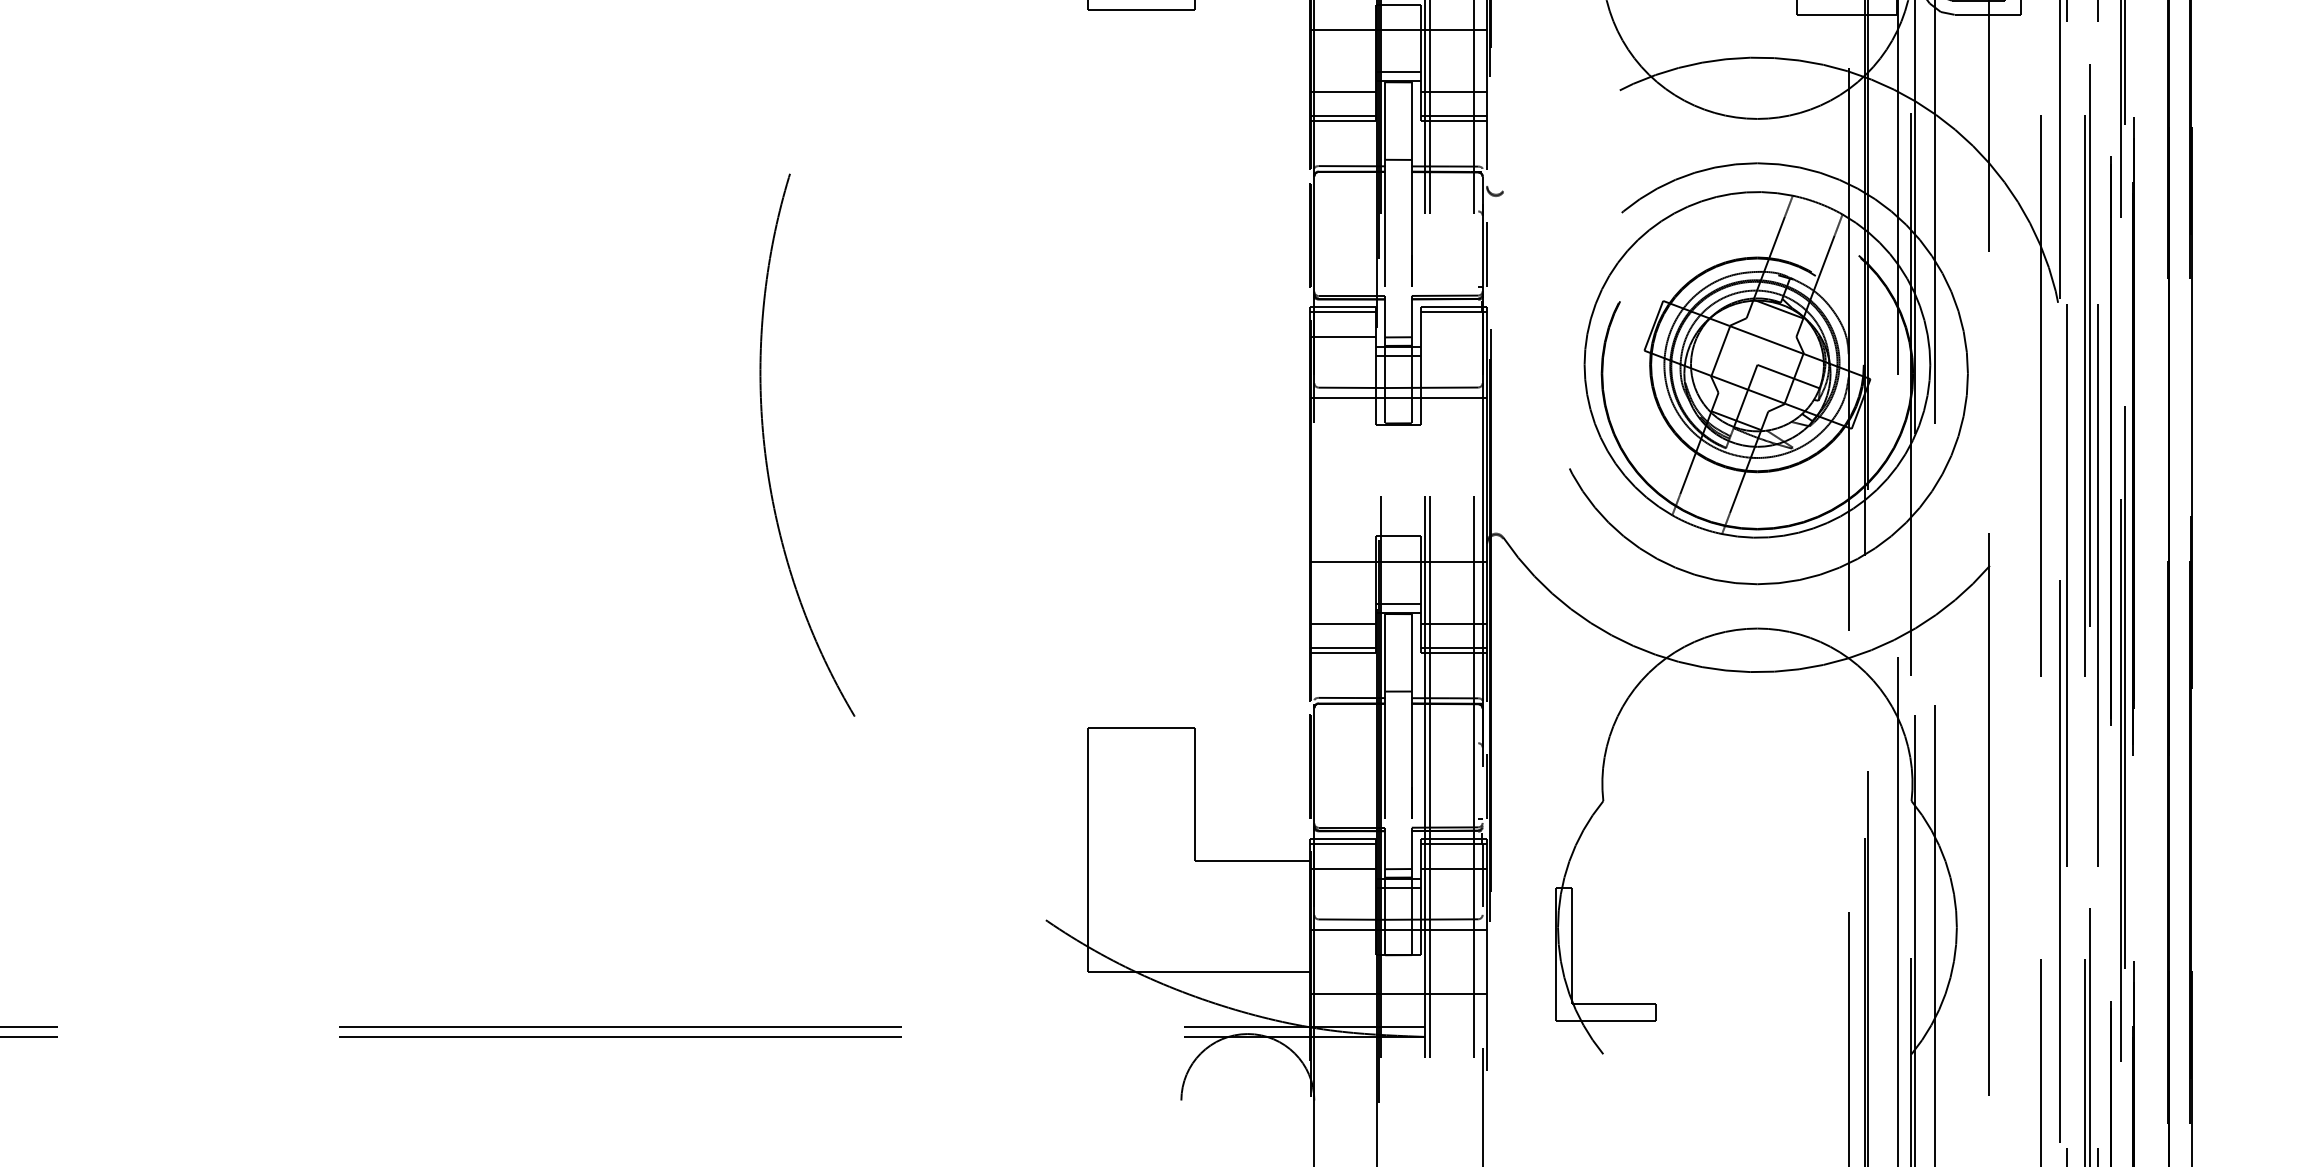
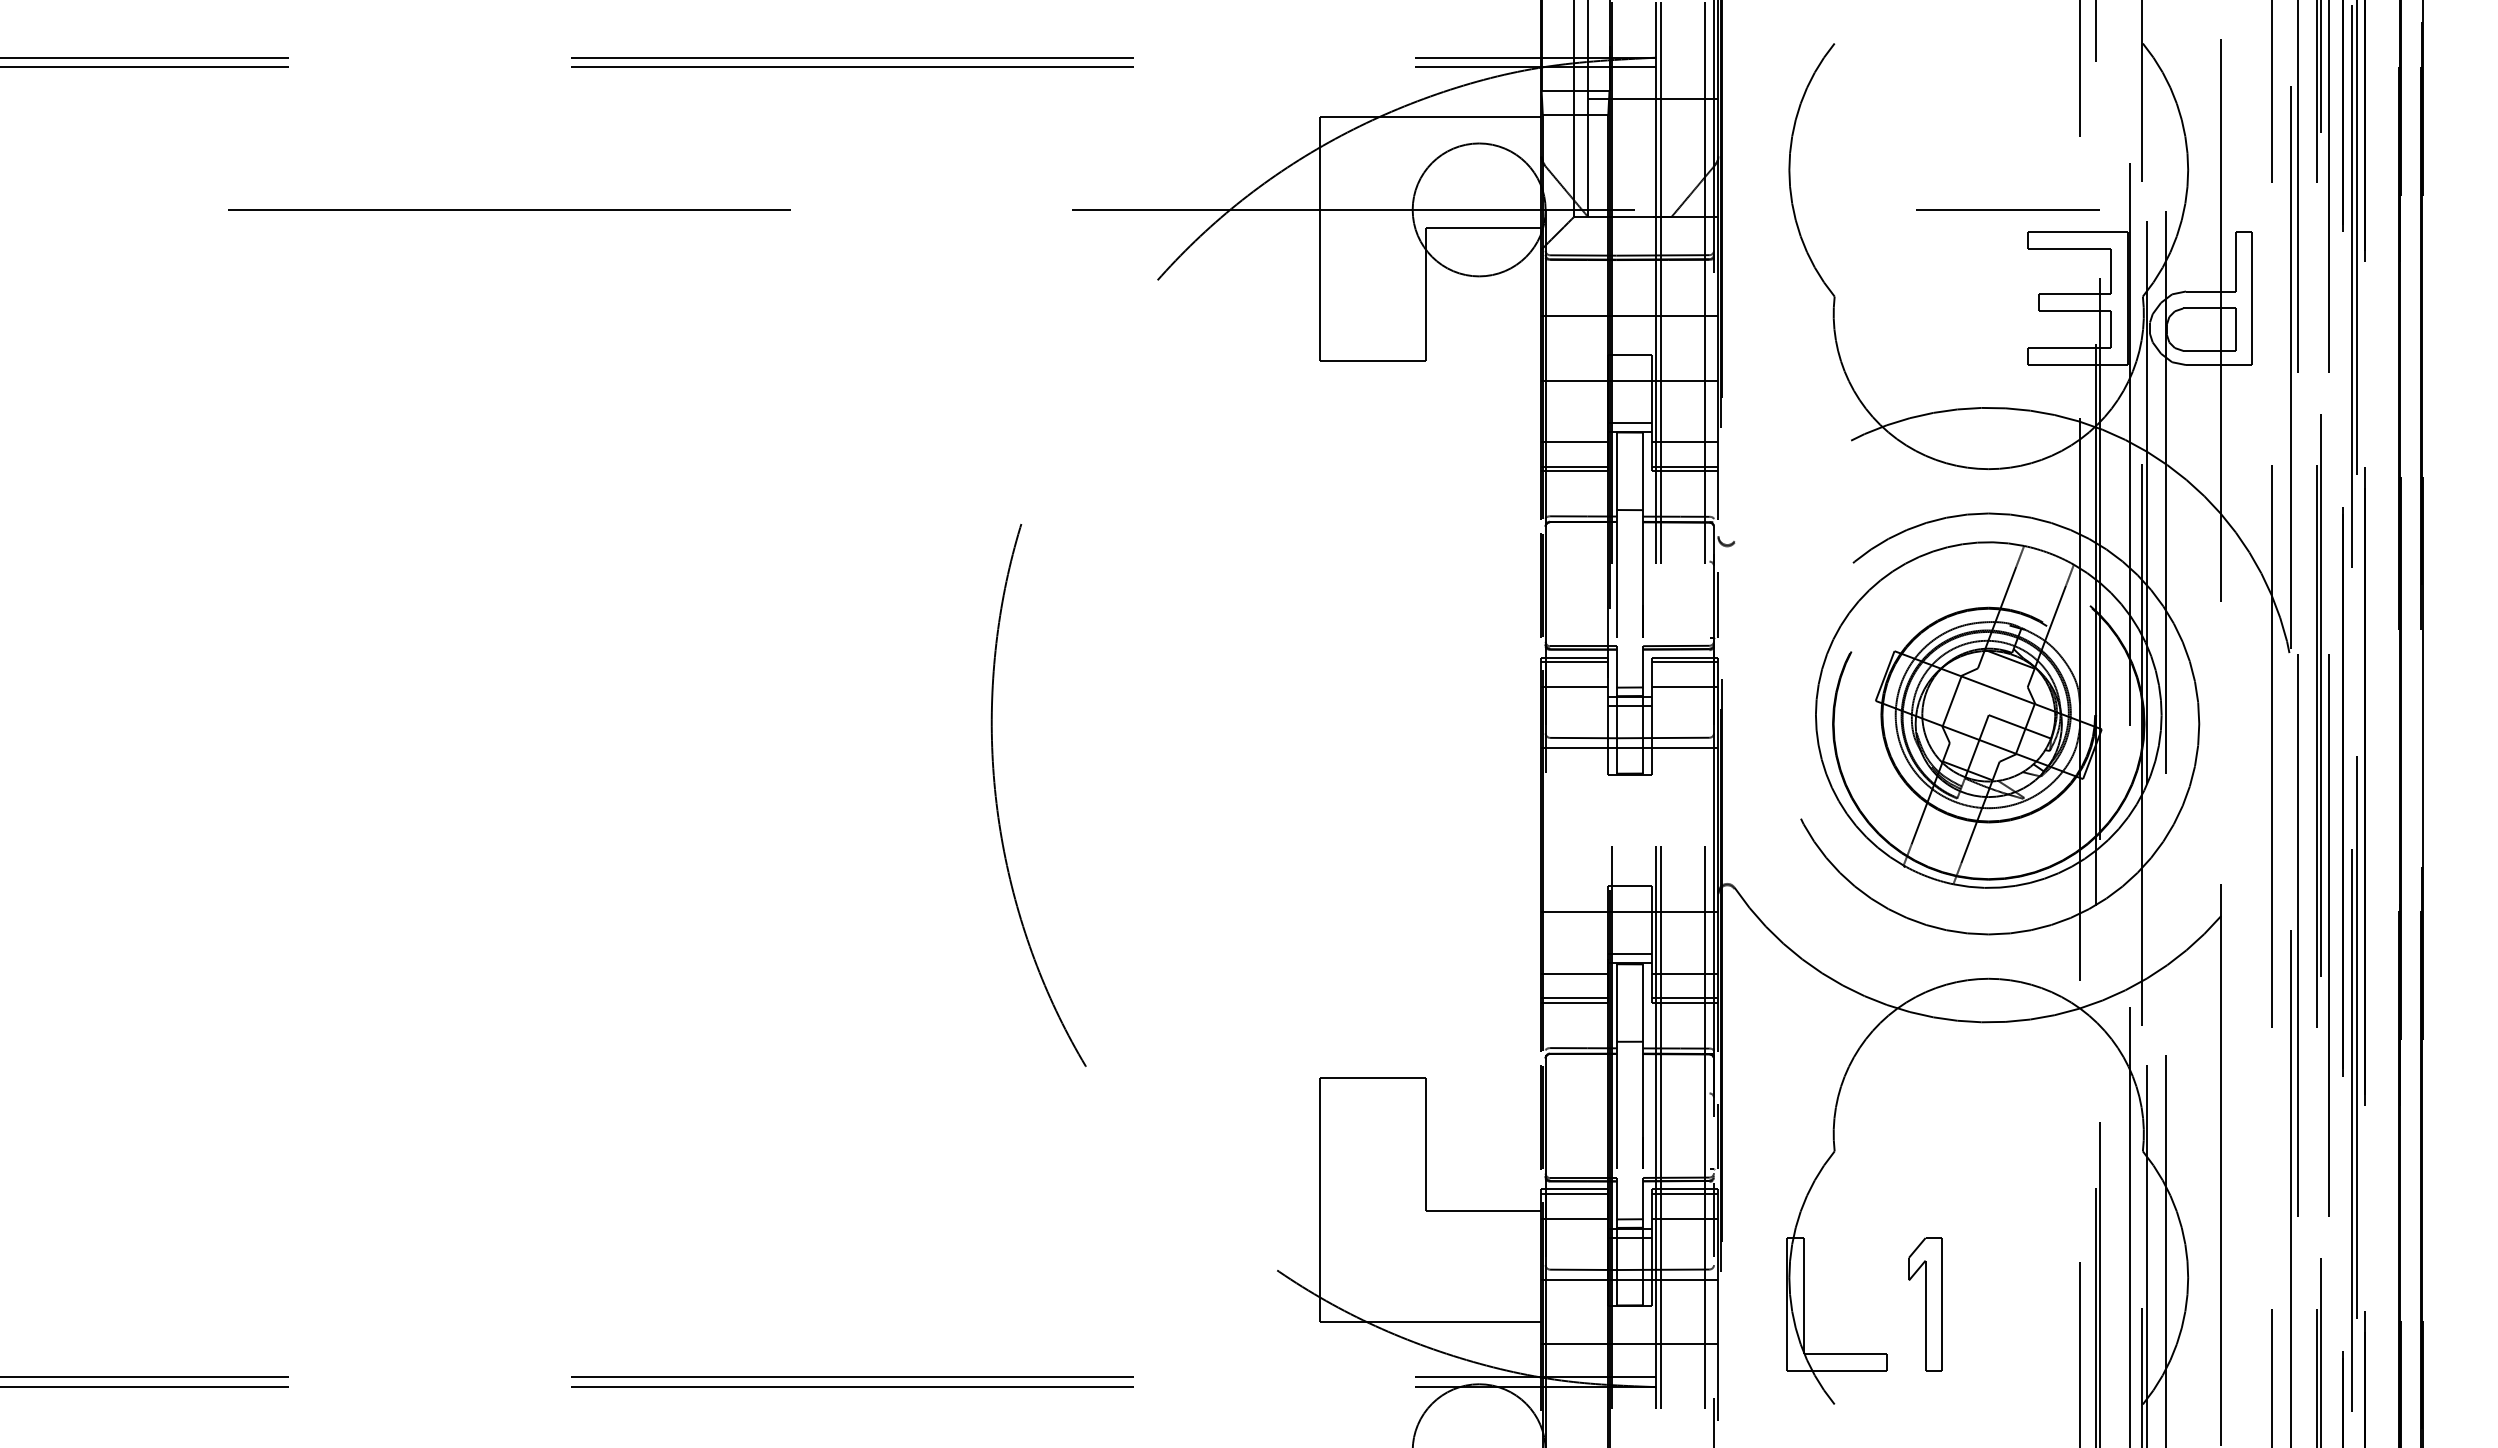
line: (1453, 336) -> (1684, 686), added
part: (1694, 954) -> (1925, 1304), added

